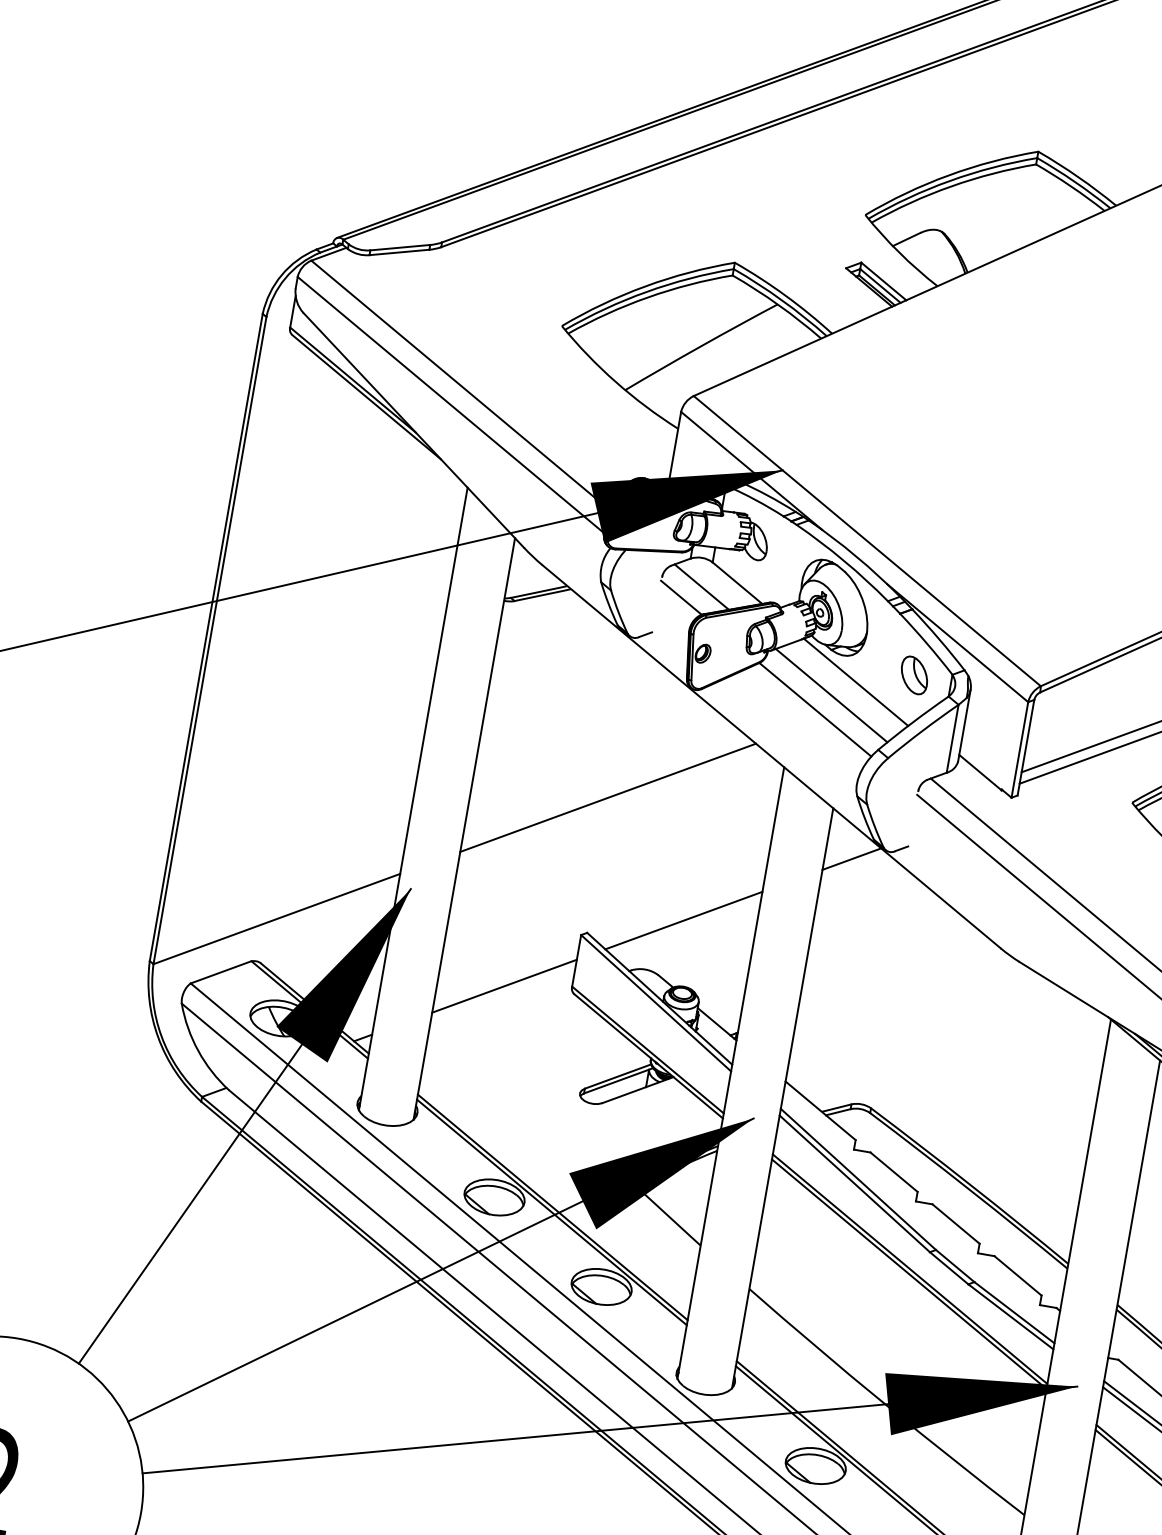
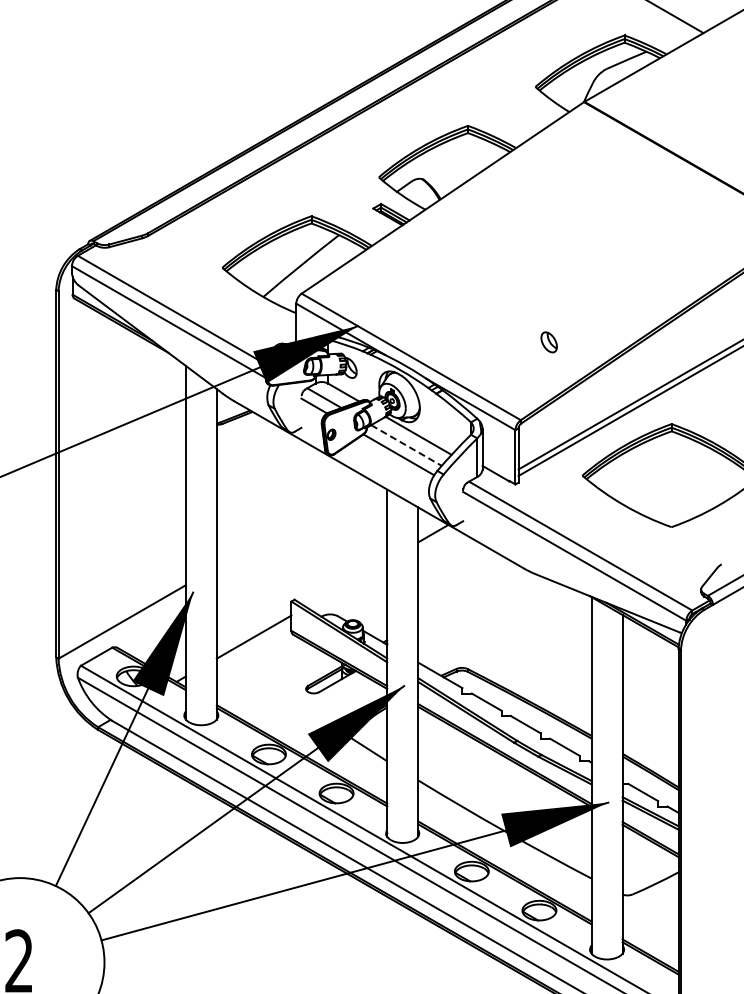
part: (913, 675) -> (548, 342), moved
line: (831, 695) -> (406, 445), solid -> dashed
line: (606, 797) -> (292, 523), removed
line: (683, 920) -> (346, 583), removed

